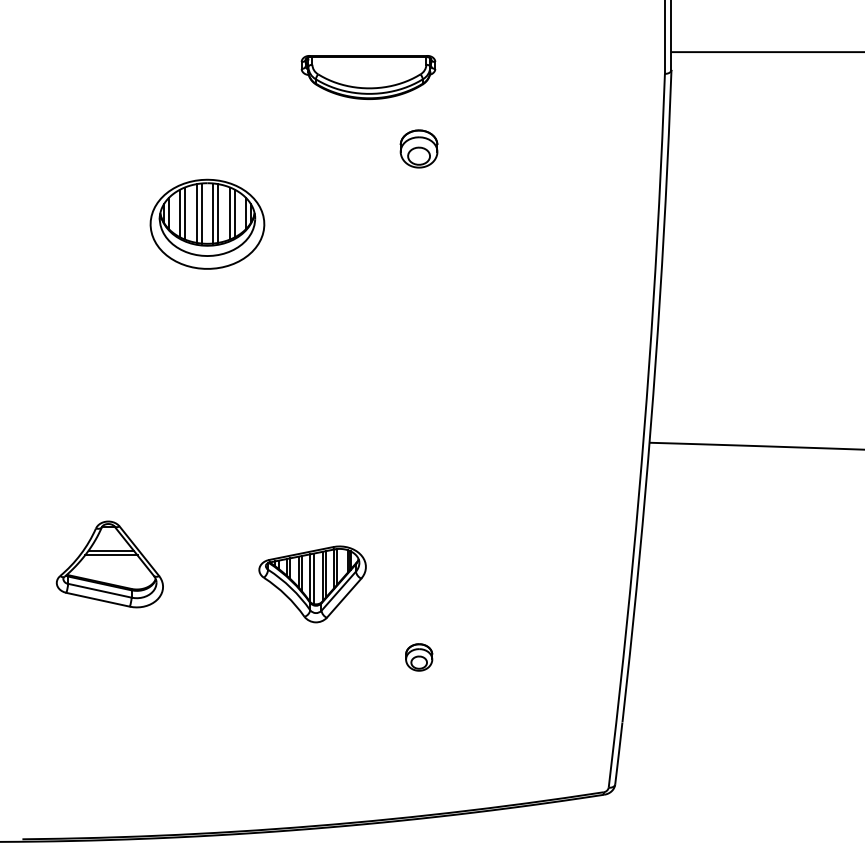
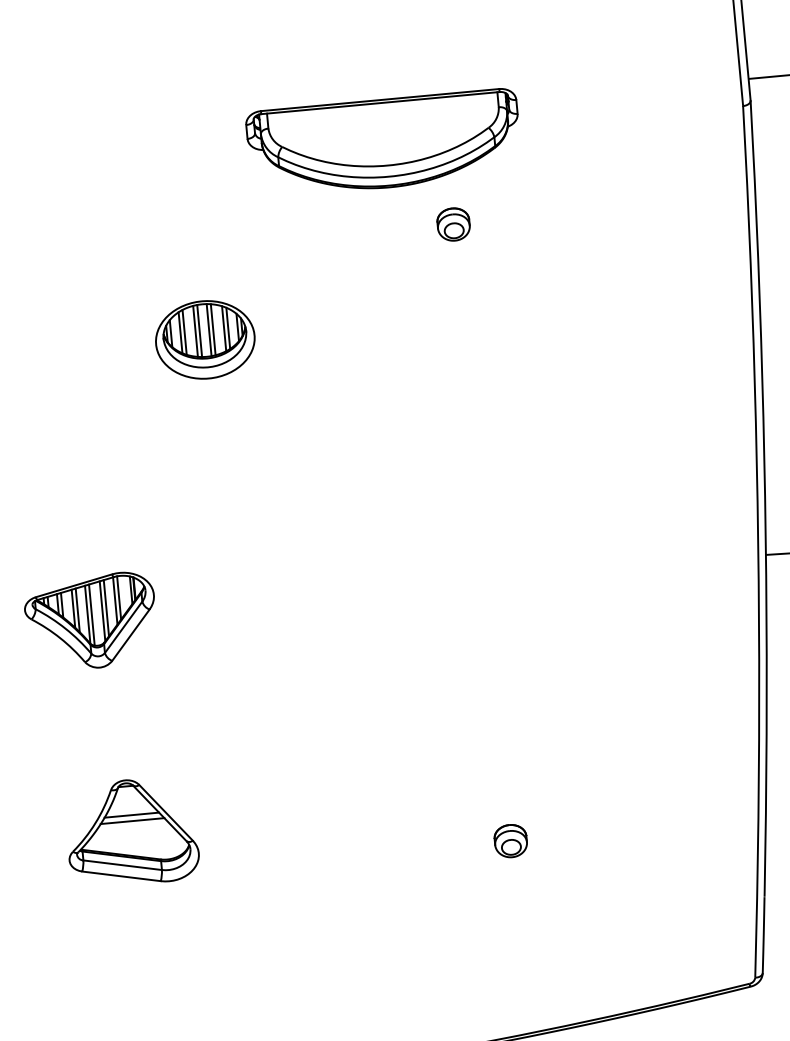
part: (368, 77) -> (384, 143), size x1.67
part: (419, 148) -> (453, 224), size x0.71
part: (206, 224) -> (204, 340), size x0.71
part: (109, 564) -> (131, 832), moved
part: (312, 584) -> (91, 622), moved

